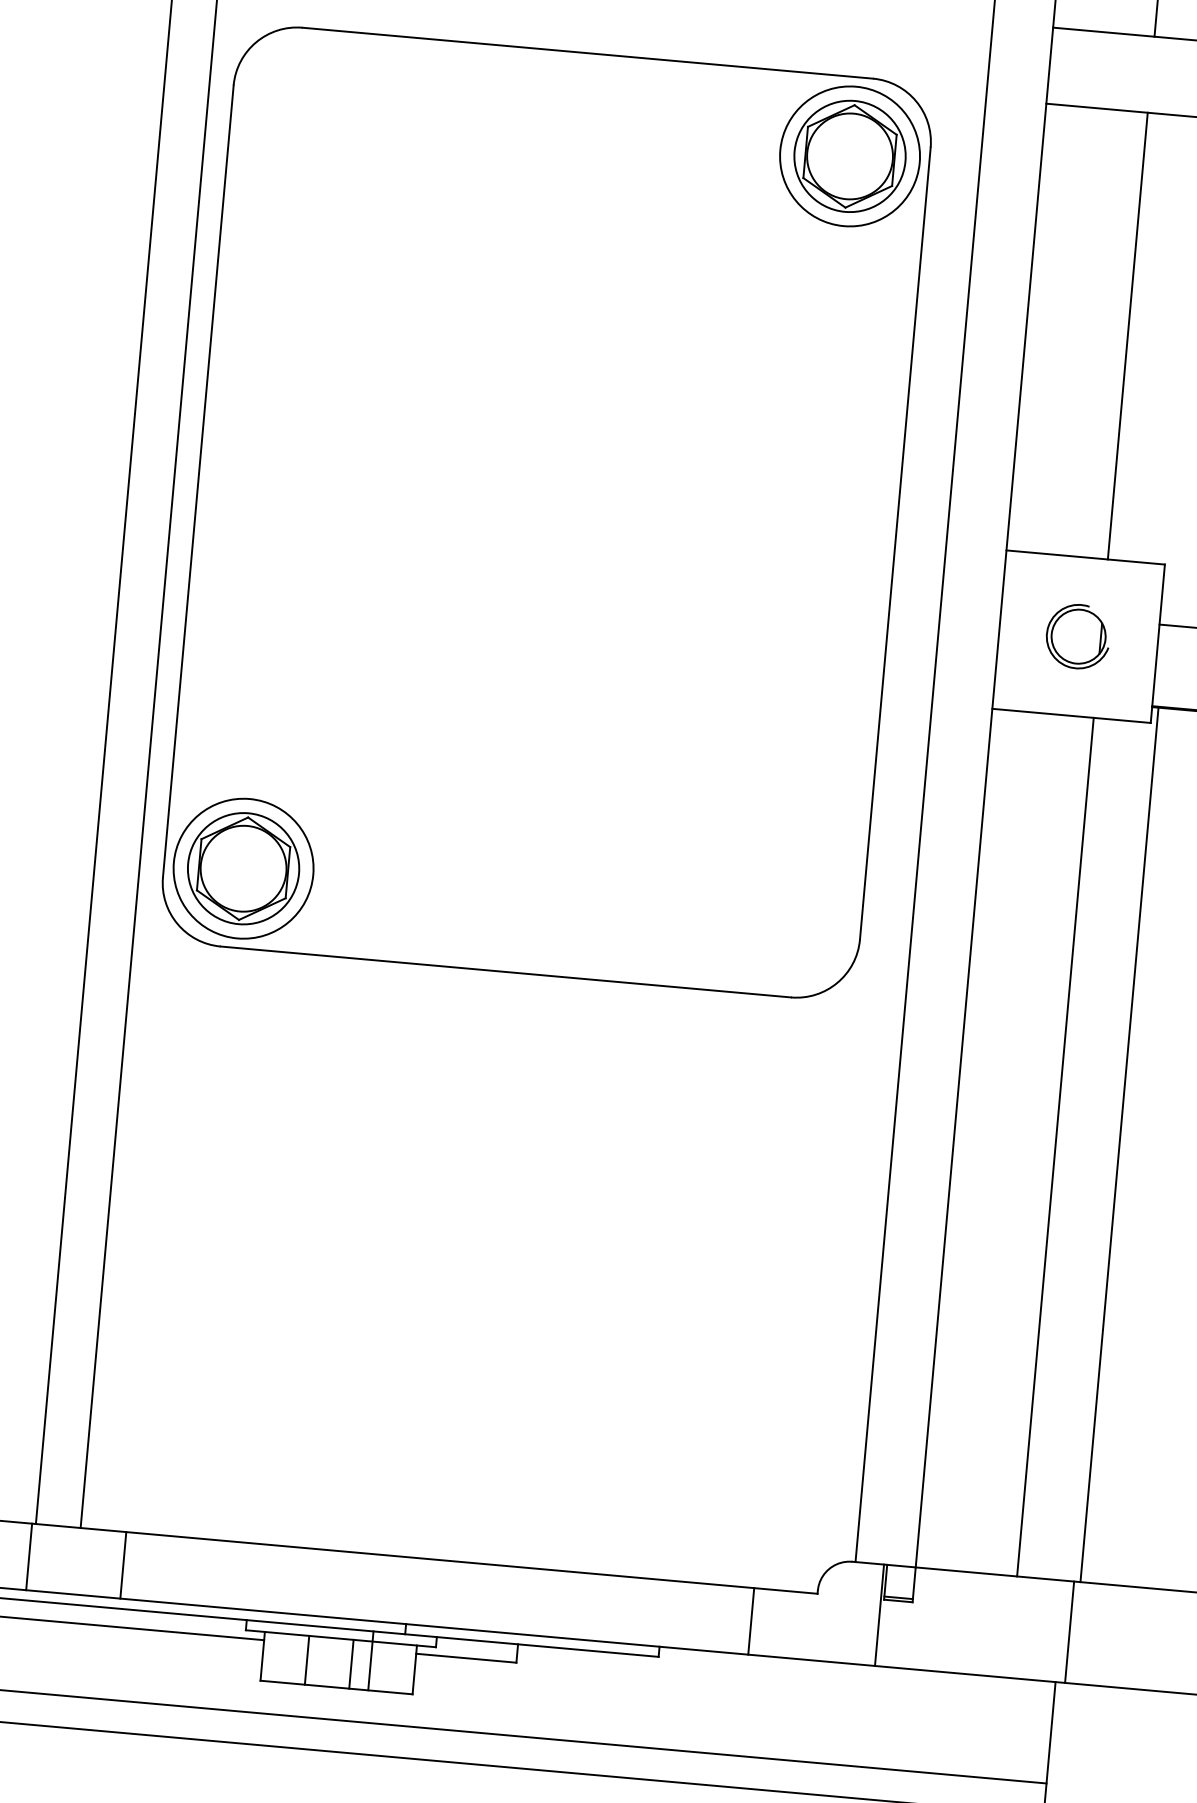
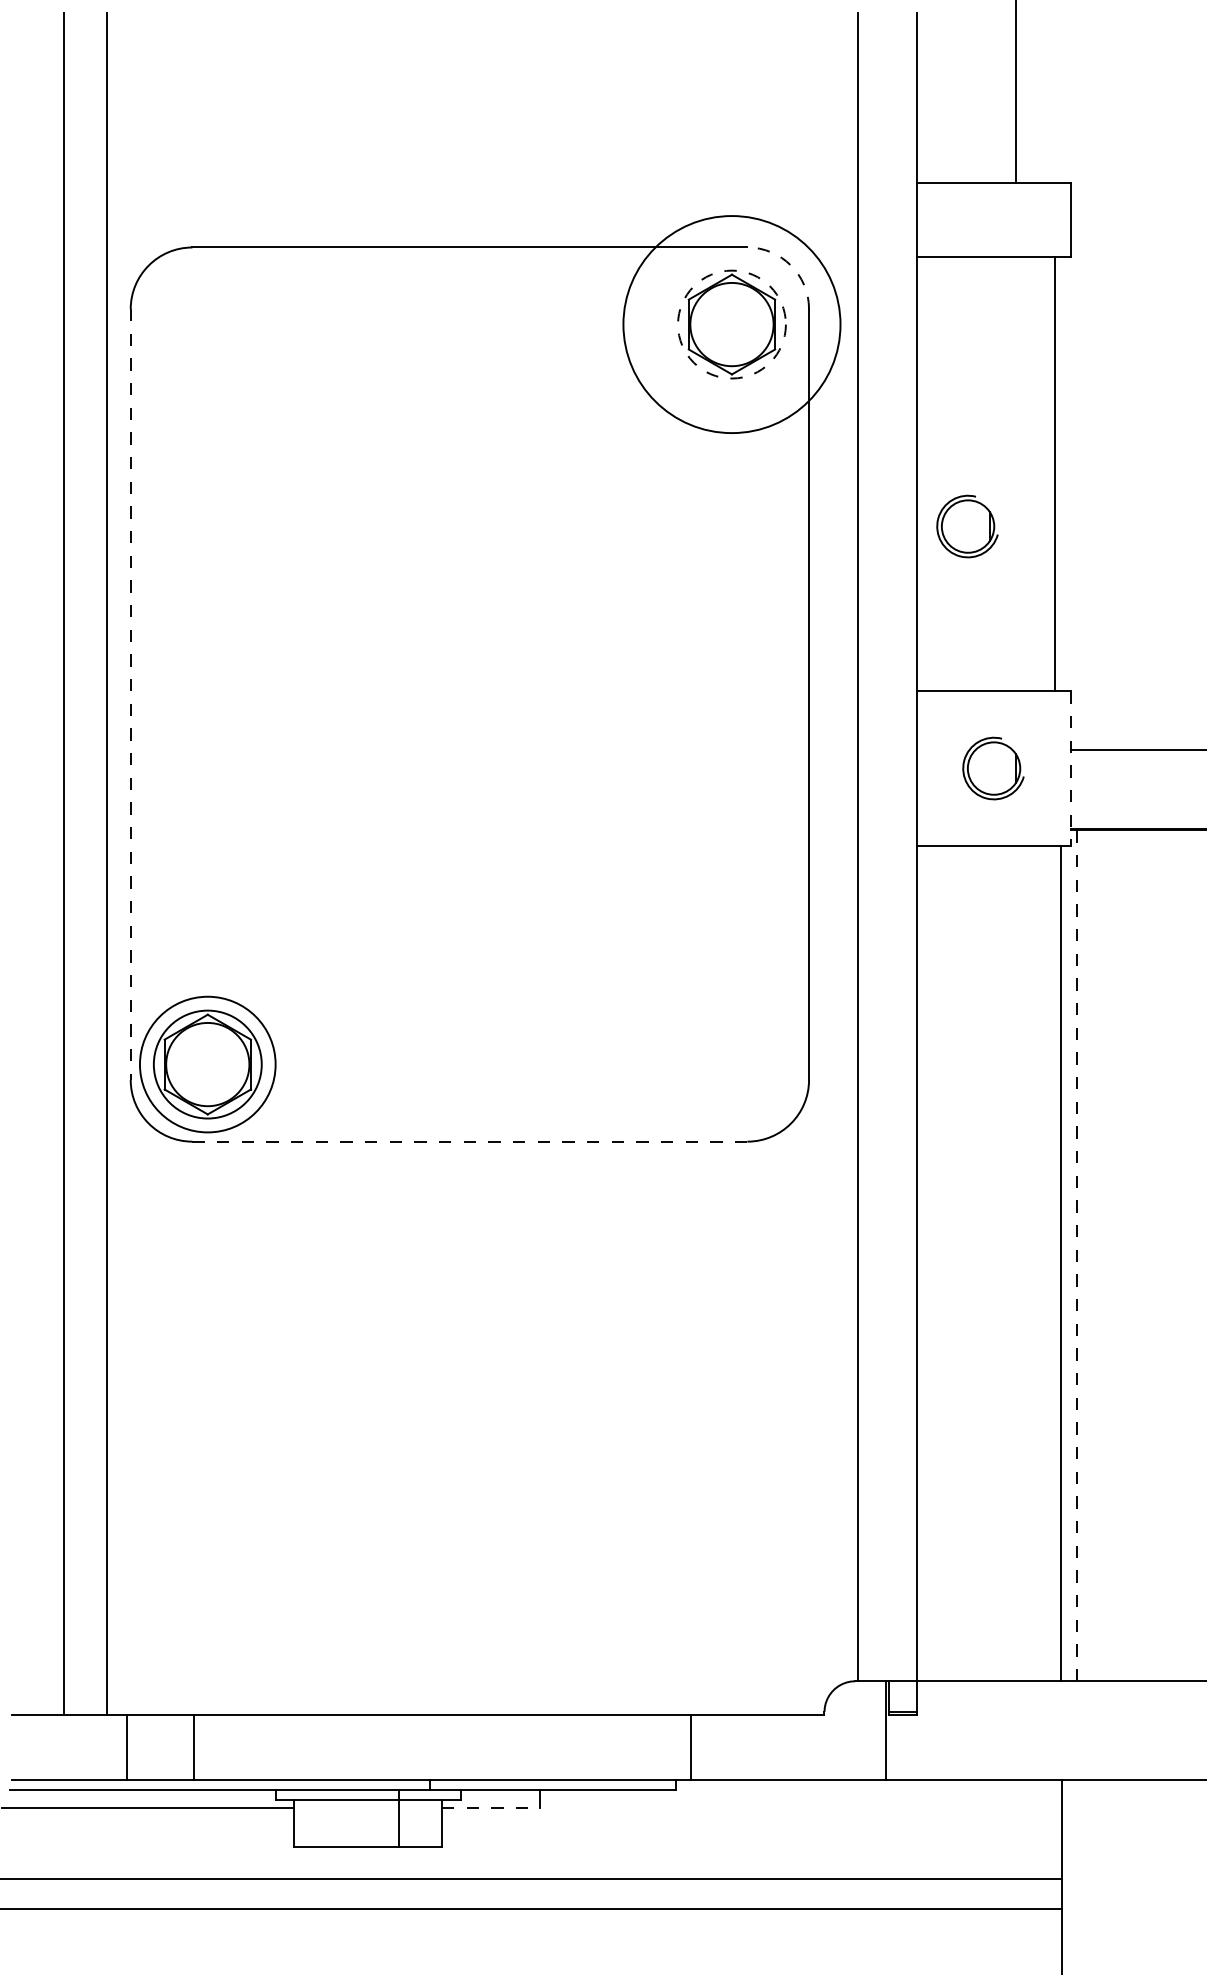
arc: (915, 101) -> (790, 265), solid -> dashed
circle: (849, 156) -> (731, 324), size x1.6
circle: (849, 156) -> (731, 324), solid -> dashed
line: (1127, 335) -> (1054, 473), moved
part: (1073, 385) -> (967, 526), added
line: (198, 482) -> (130, 695), solid -> dashed
line: (1158, 644) -> (1071, 769), solid -> dashed
line: (505, 971) -> (469, 1141), solid -> dashed
line: (1119, 1144) -> (1077, 1255), solid -> dashed
line: (1055, 1147) -> (1060, 1263), moved
line: (29, 1556) -> (127, 1747), moved
line: (123, 1565) -> (193, 1747), moved
line: (750, 1621) -> (690, 1747), moved
line: (1069, 1632) -> (1071, 1730), removed
line: (465, 1658) -> (490, 1807), solid -> dashed
line: (307, 1660) -> (337, 1823), removed
line: (351, 1664) -> (380, 1823), removed

